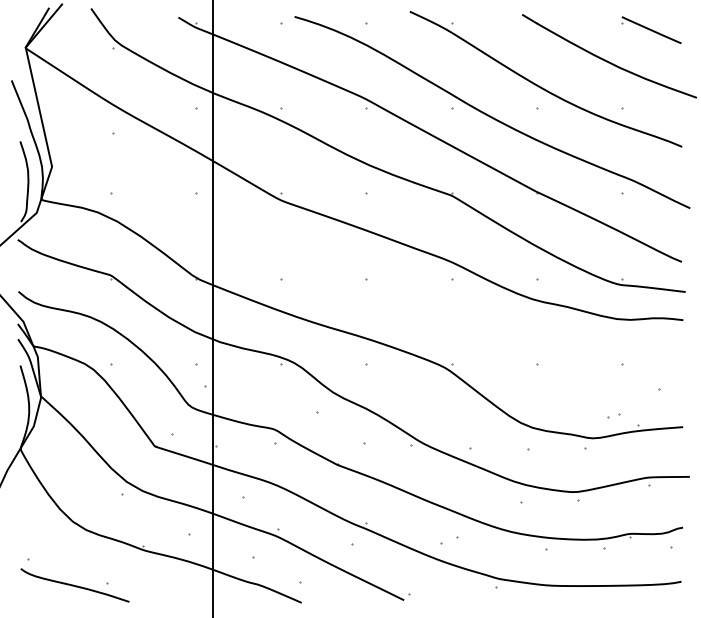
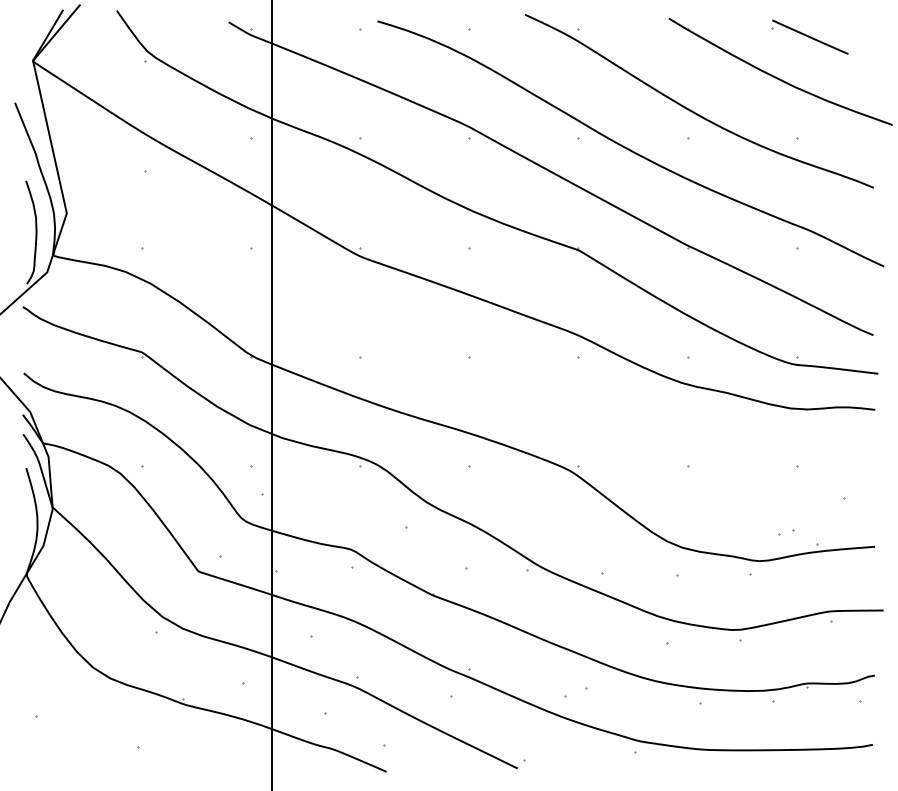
part: (651, 29) -> (810, 36), moved
curve: (74, 585) -> (95, 749), removed

